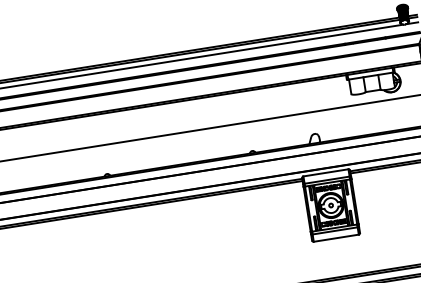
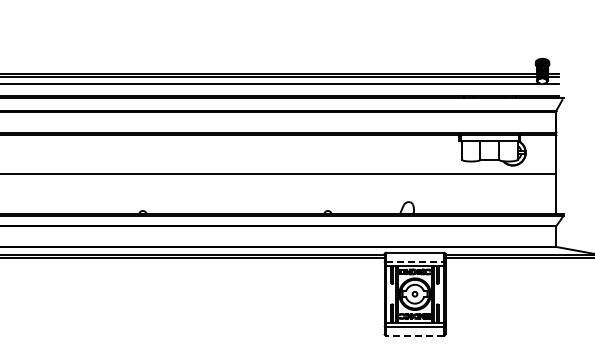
line: (327, 179) -> (415, 261), solid -> dashed
line: (336, 237) -> (415, 335), solid -> dashed

